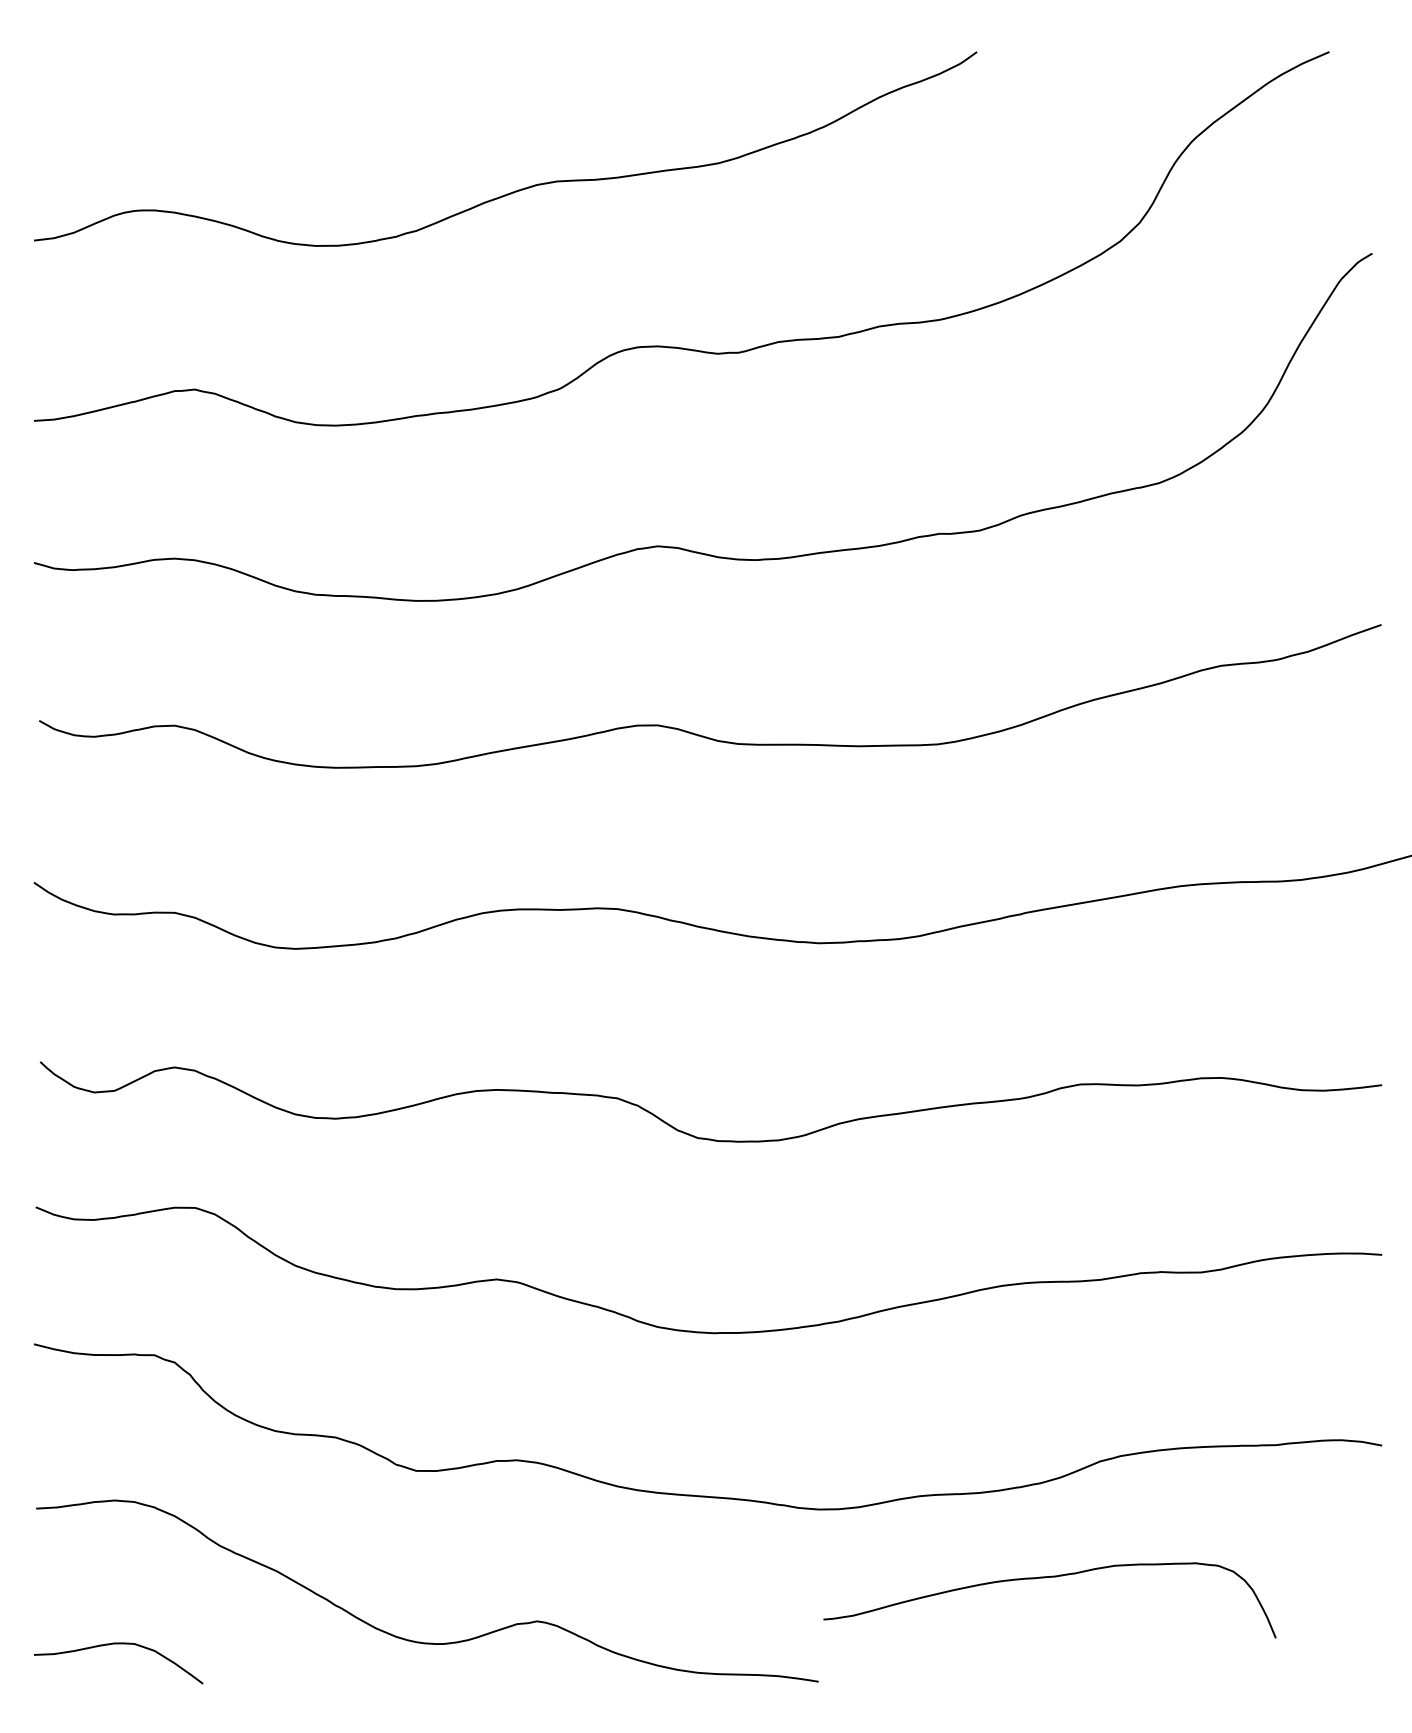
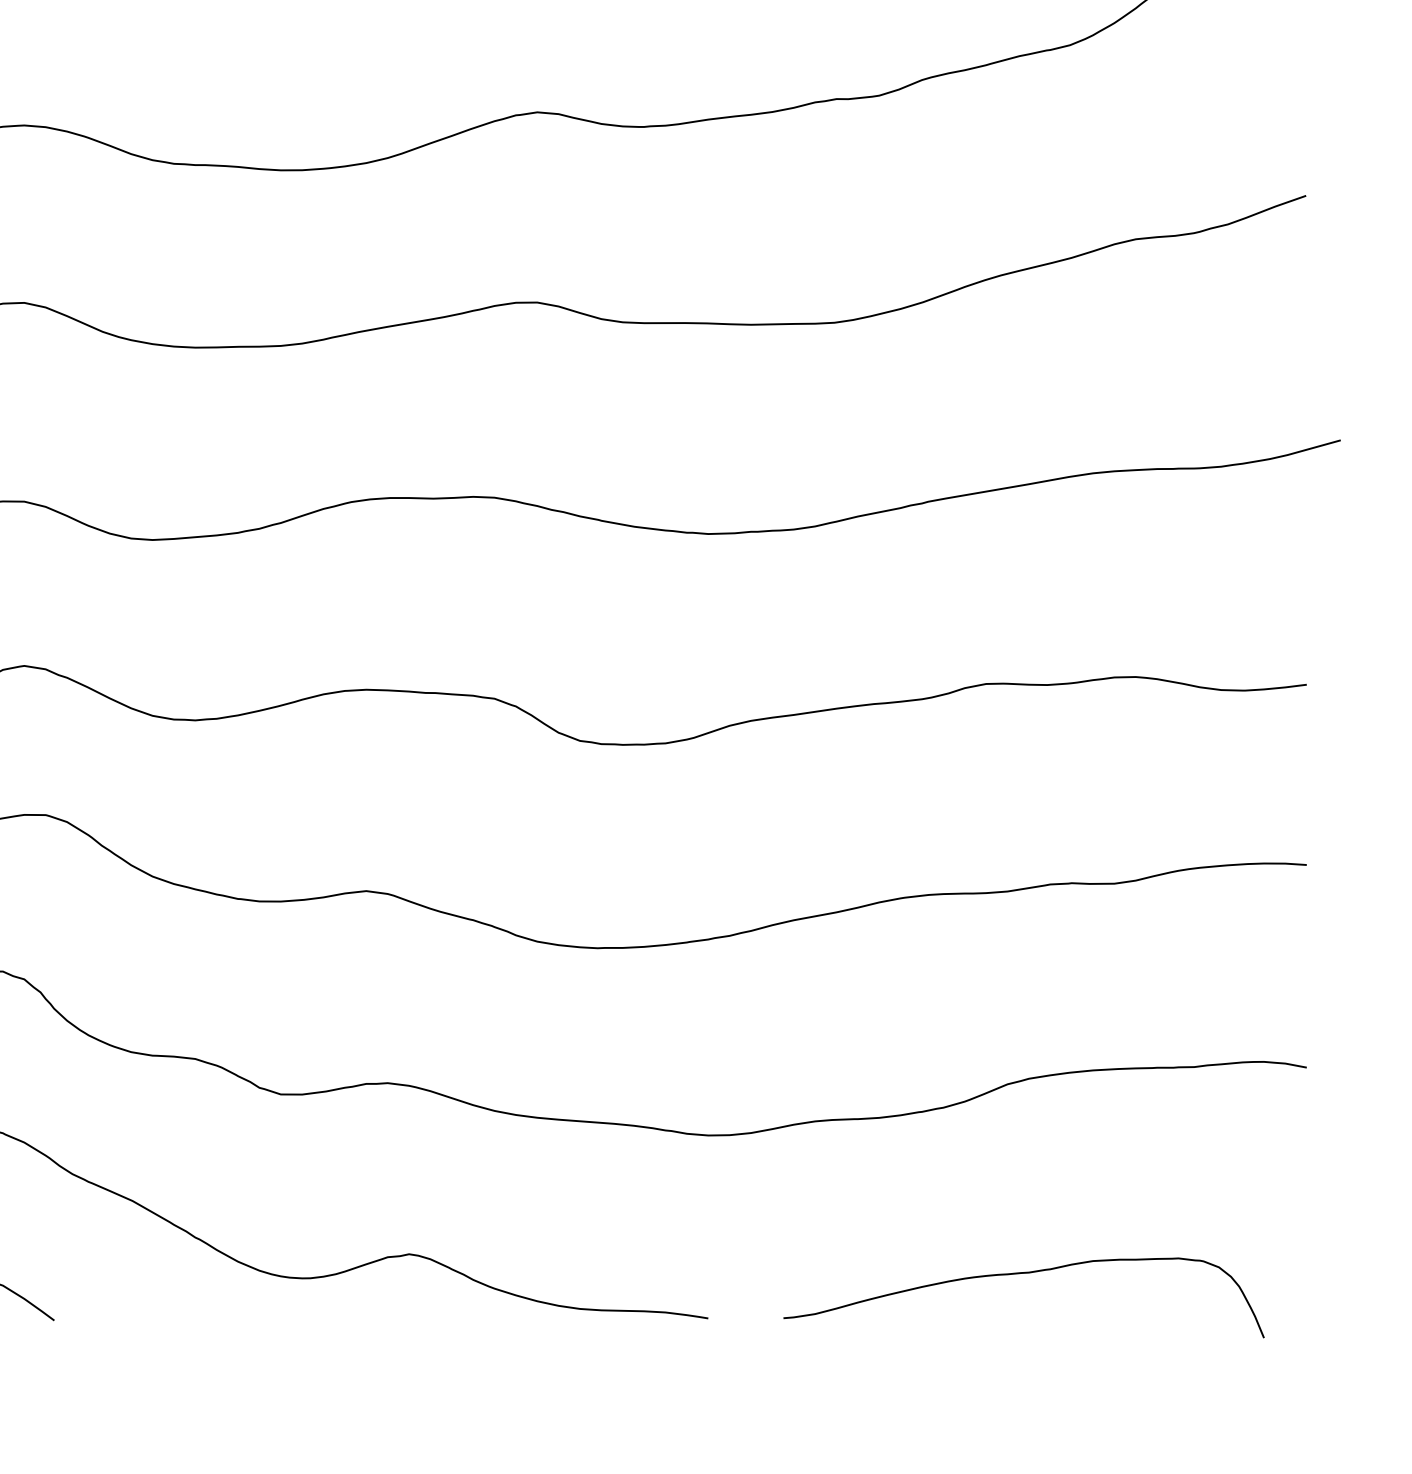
curve: (1045, 1578) -> (1019, 1274), moved

